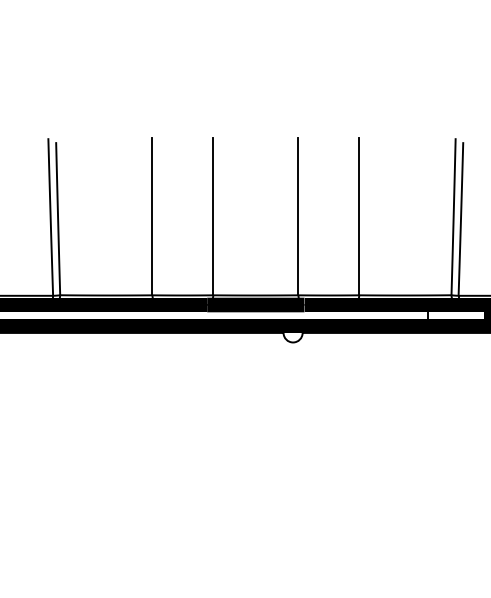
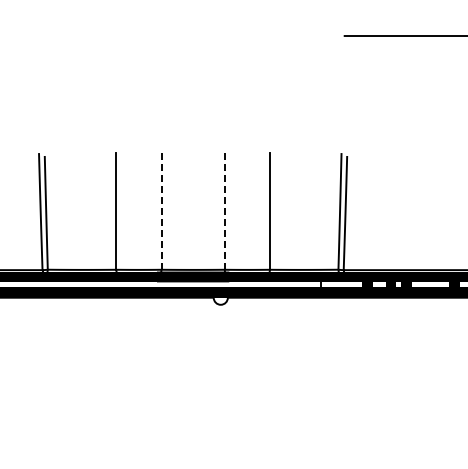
line: (213, 216) -> (161, 211), solid -> dashed
line: (298, 216) -> (224, 211), solid -> dashed

